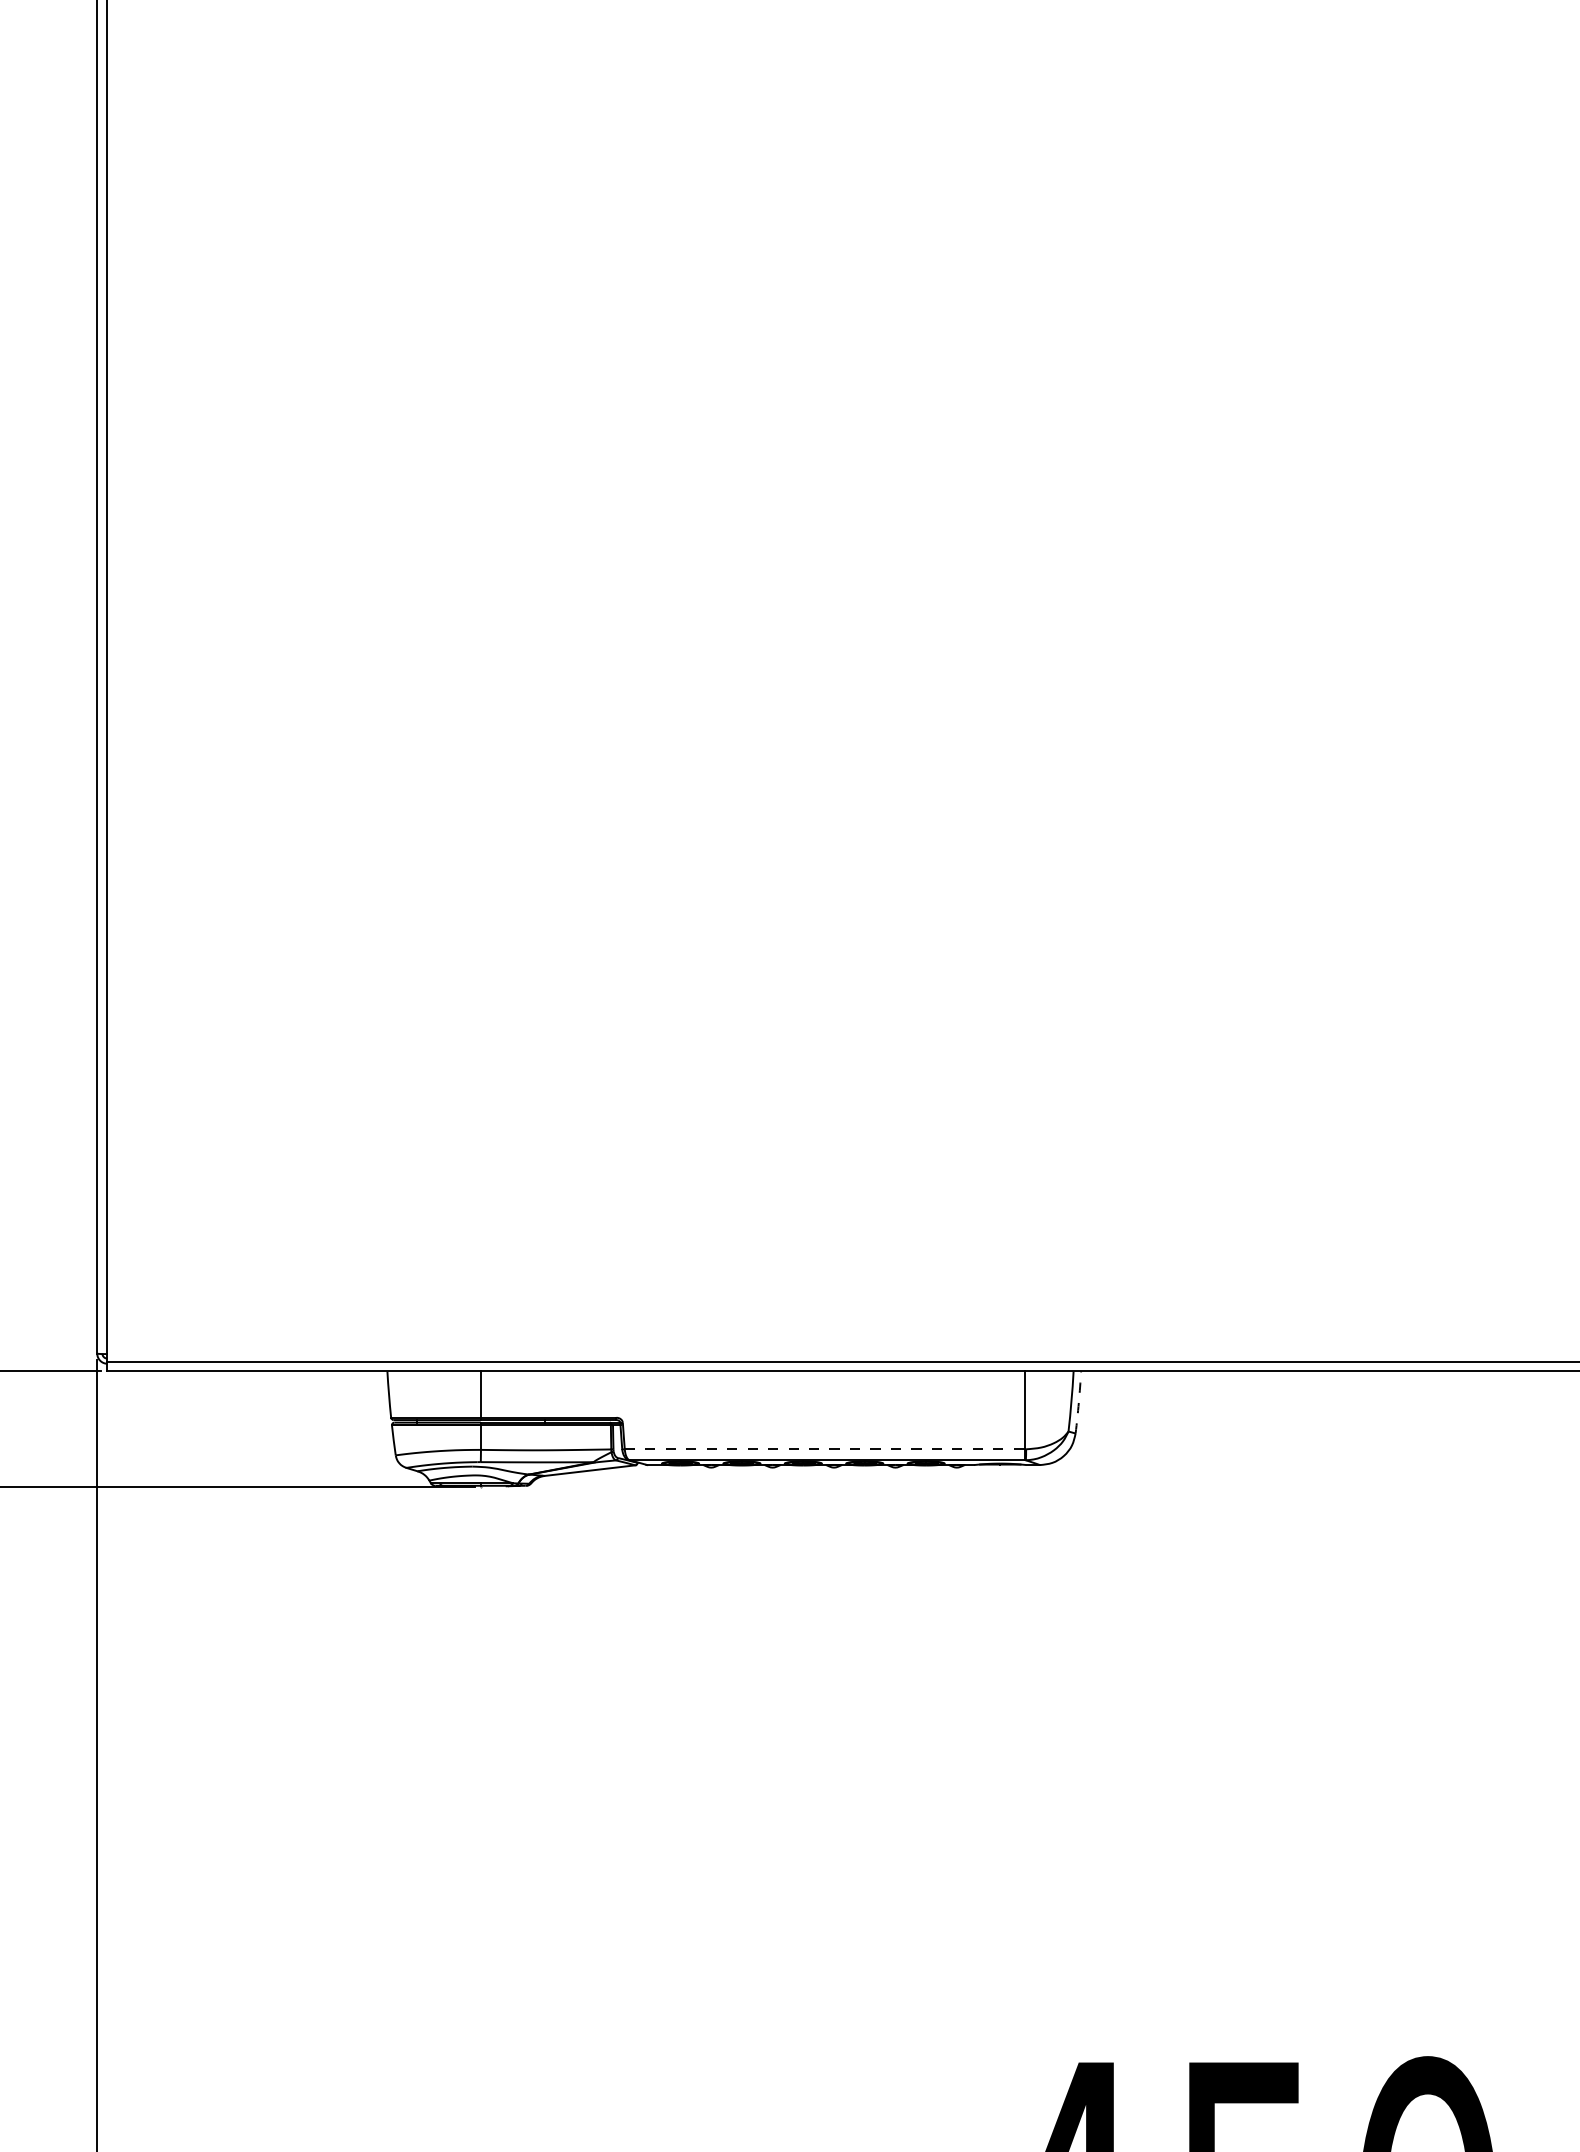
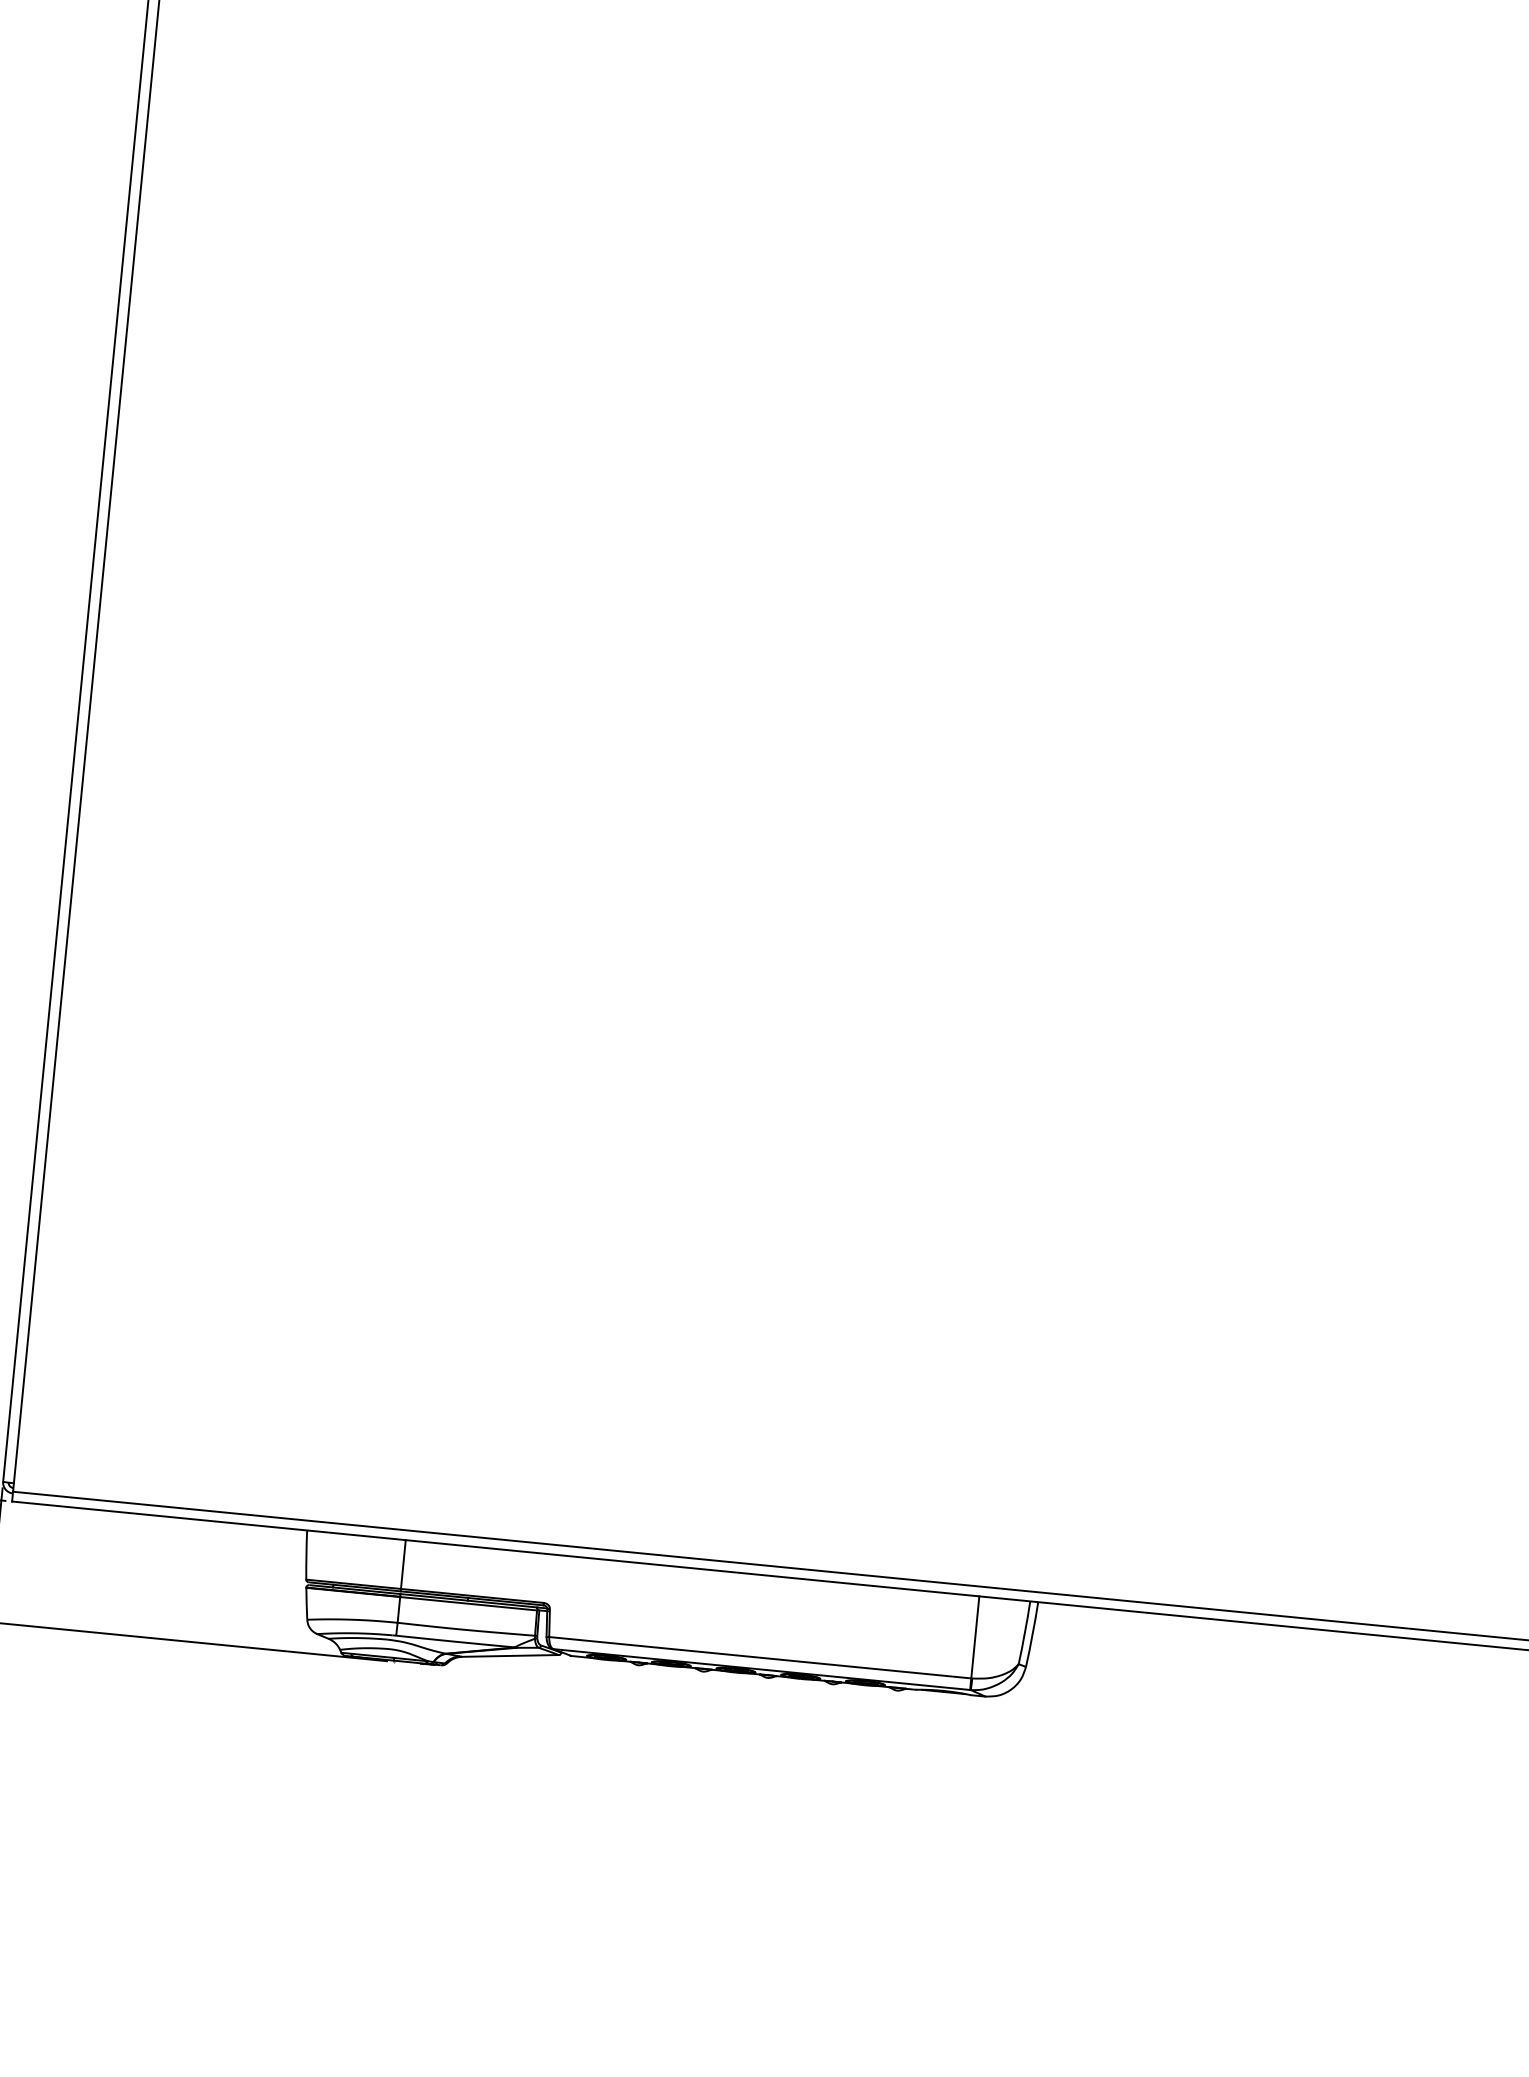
arc: (1078, 1402) -> (1032, 1634), dashed -> solid
line: (825, 1449) -> (760, 1657), dashed -> solid

